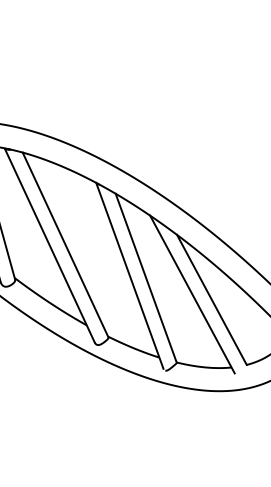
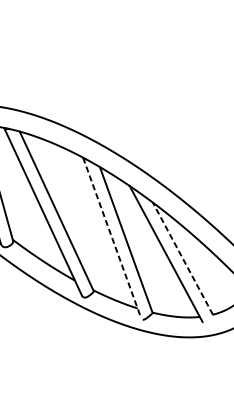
line: (129, 275) -> (111, 237), solid -> dashed
line: (211, 299) -> (182, 258), solid -> dashed

